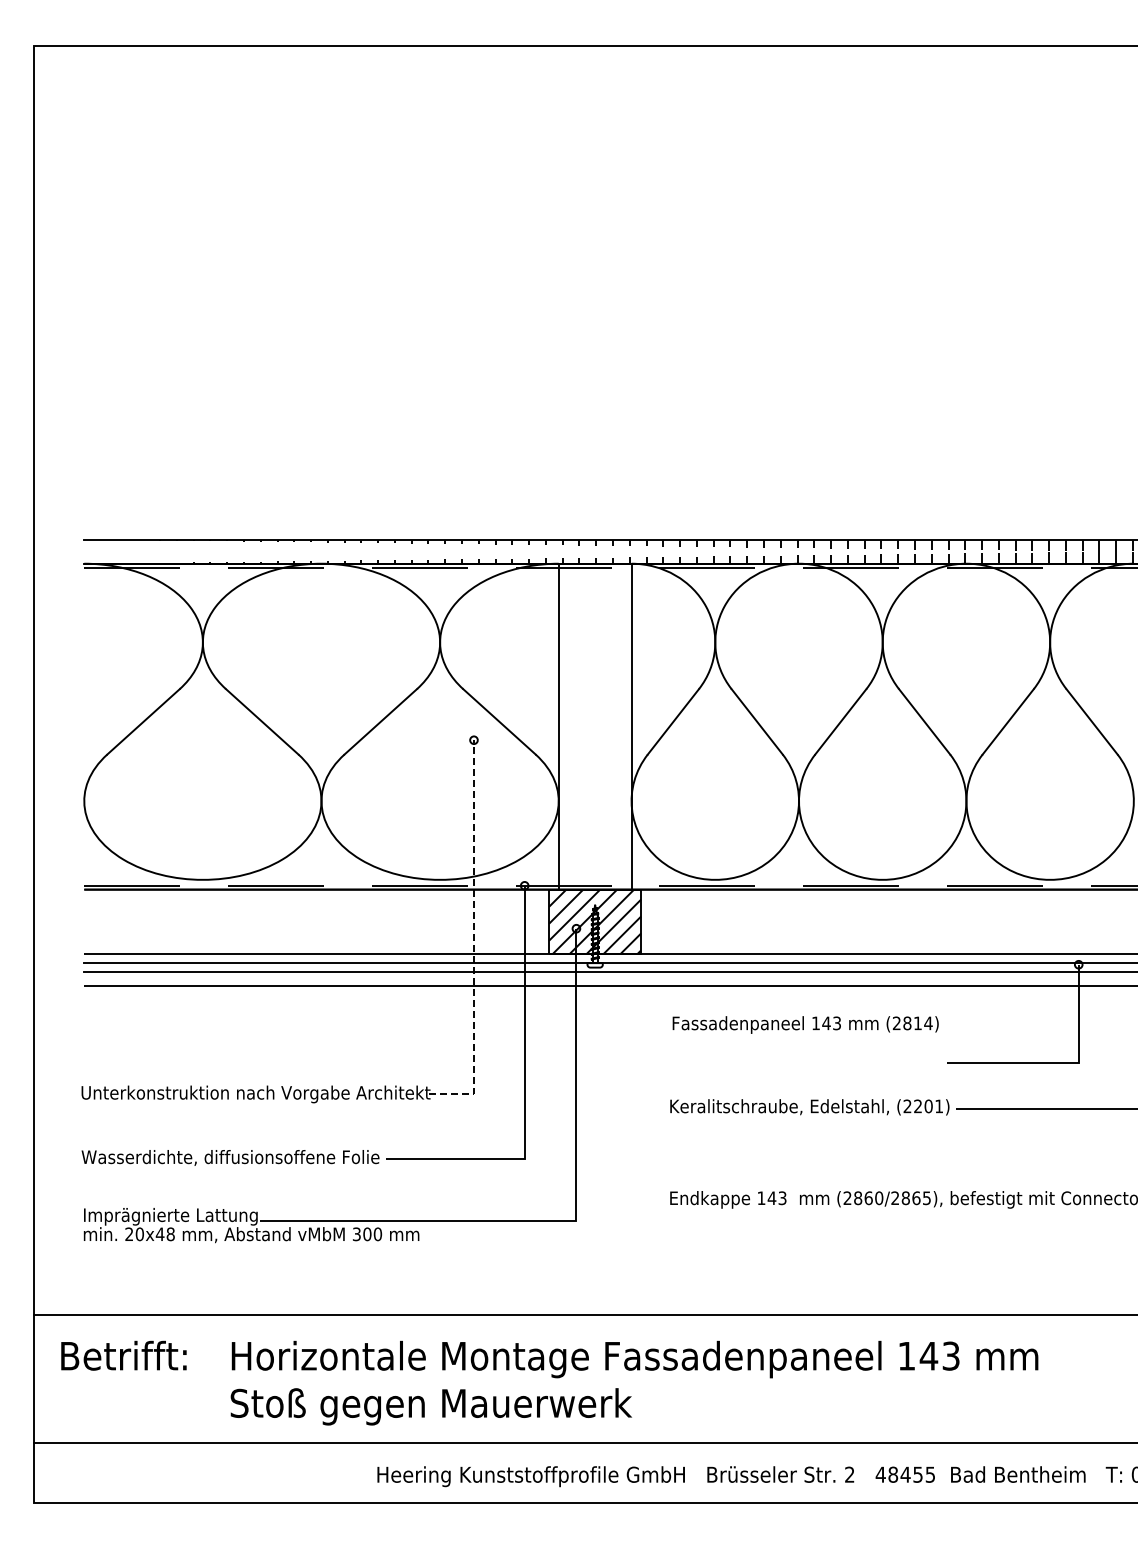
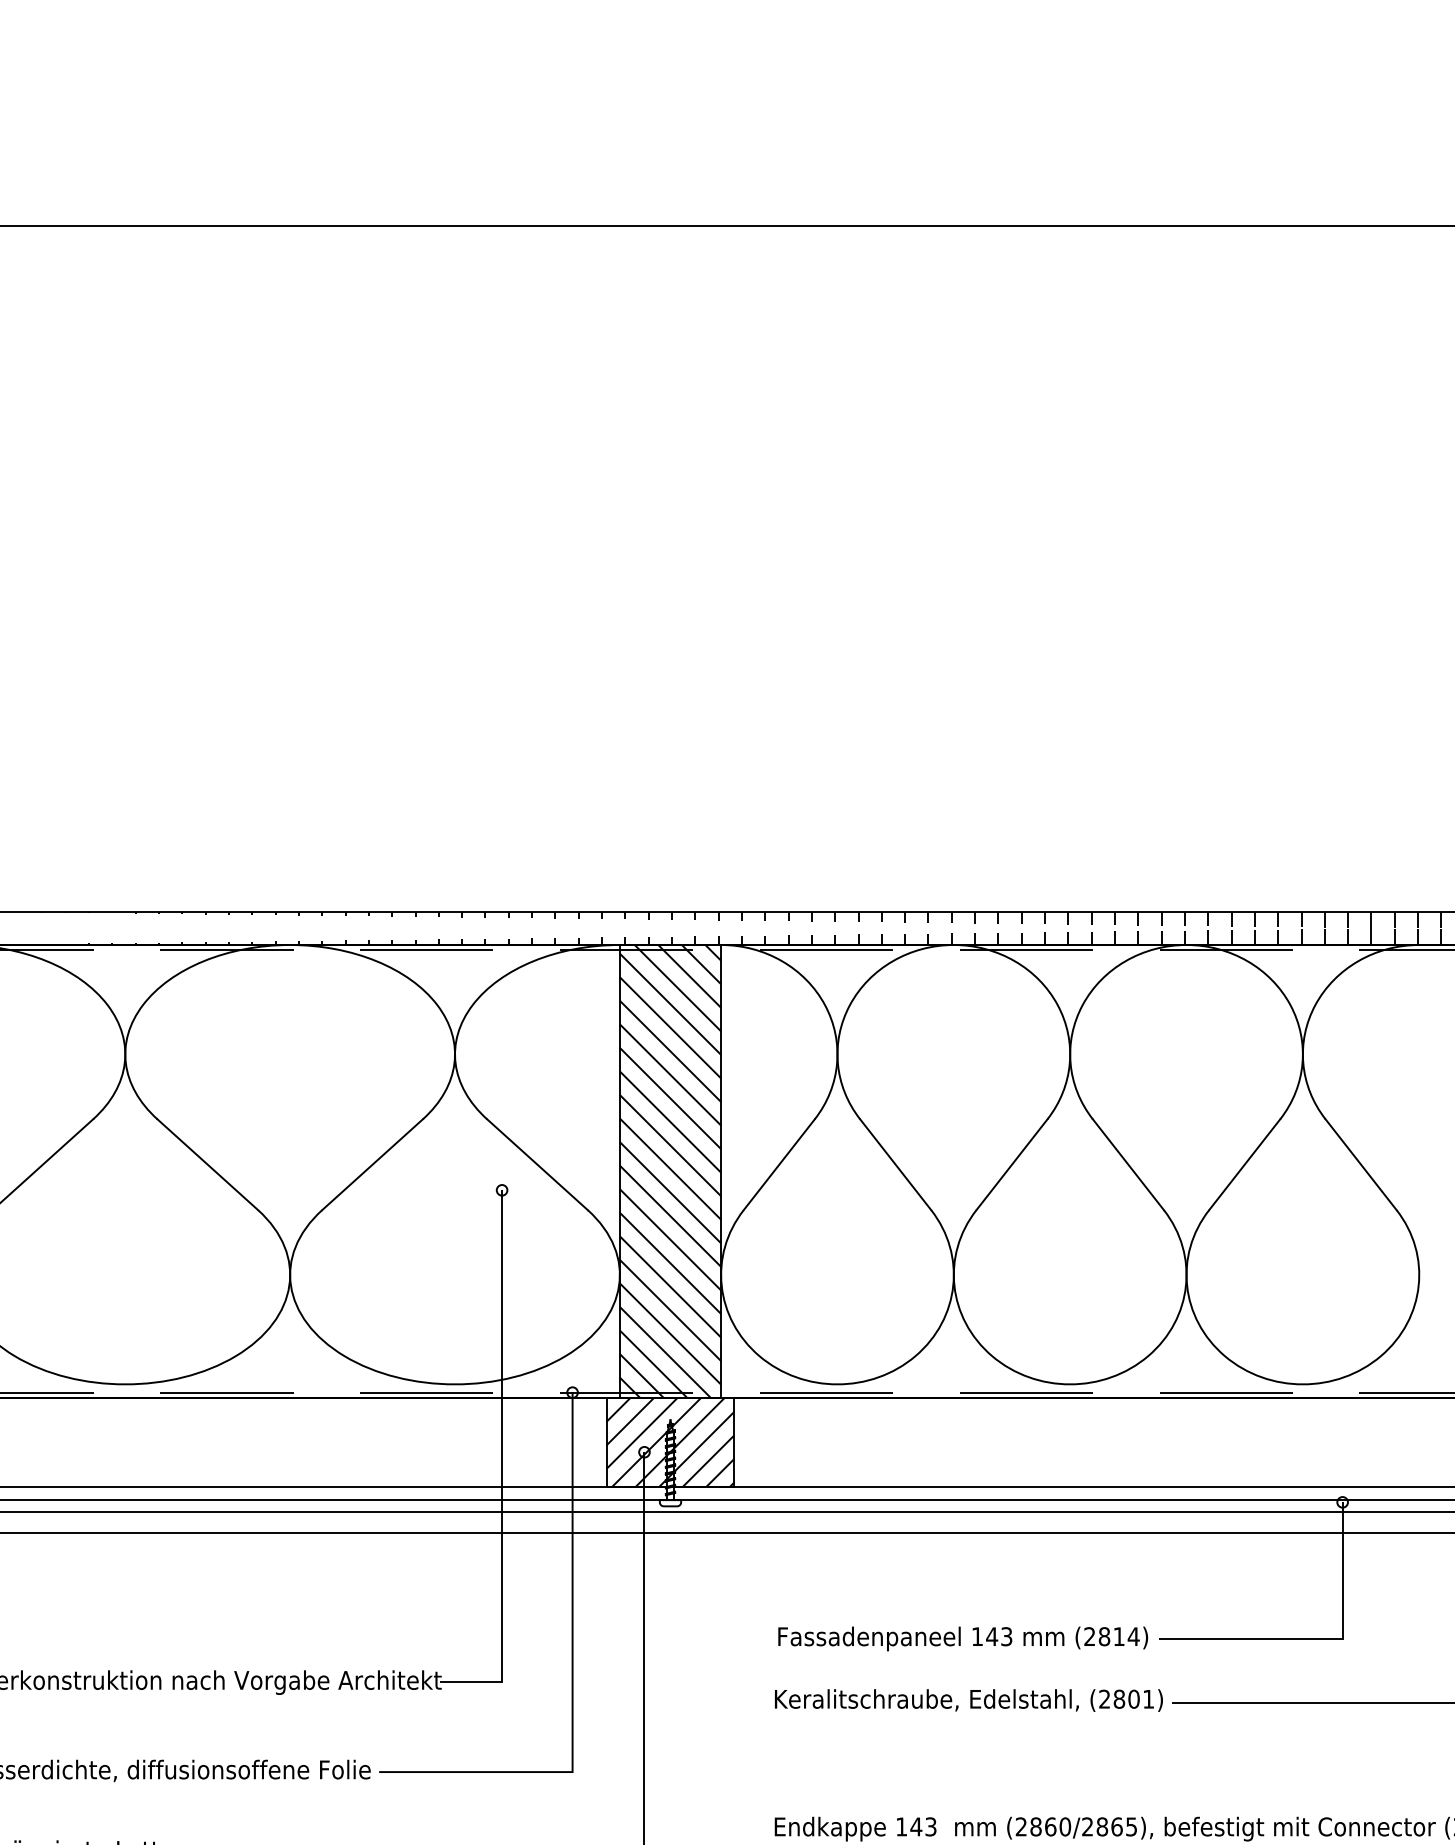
hatch: (594, 726) -> (669, 1171), added
line: (473, 939) -> (501, 1467), dashed -> solid
text: (805, 1024) -> (962, 1638), moved
text: (918, 1106) -> (1119, 1699), (2201) -> (2801)

